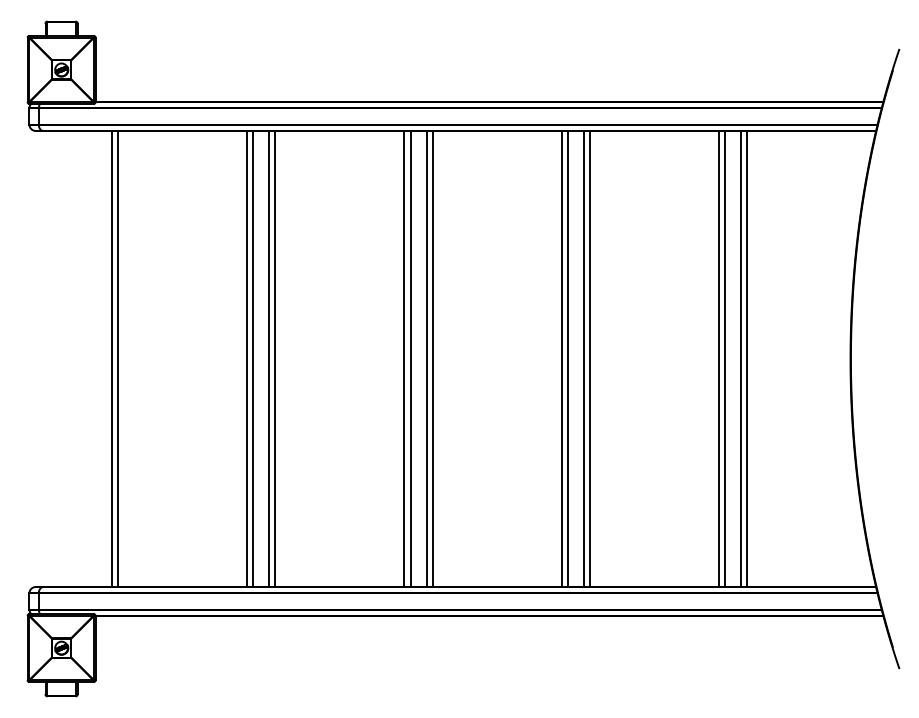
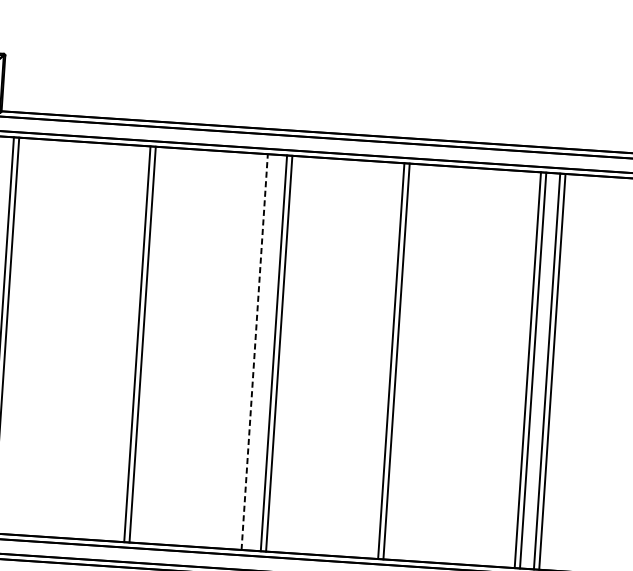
line: (247, 358) -> (118, 342), removed
line: (253, 358) -> (123, 342), removed
line: (404, 358) -> (254, 351), solid -> dashed
line: (410, 358) -> (260, 352), removed
line: (583, 358) -> (410, 361), removed
line: (590, 358) -> (416, 362), removed

